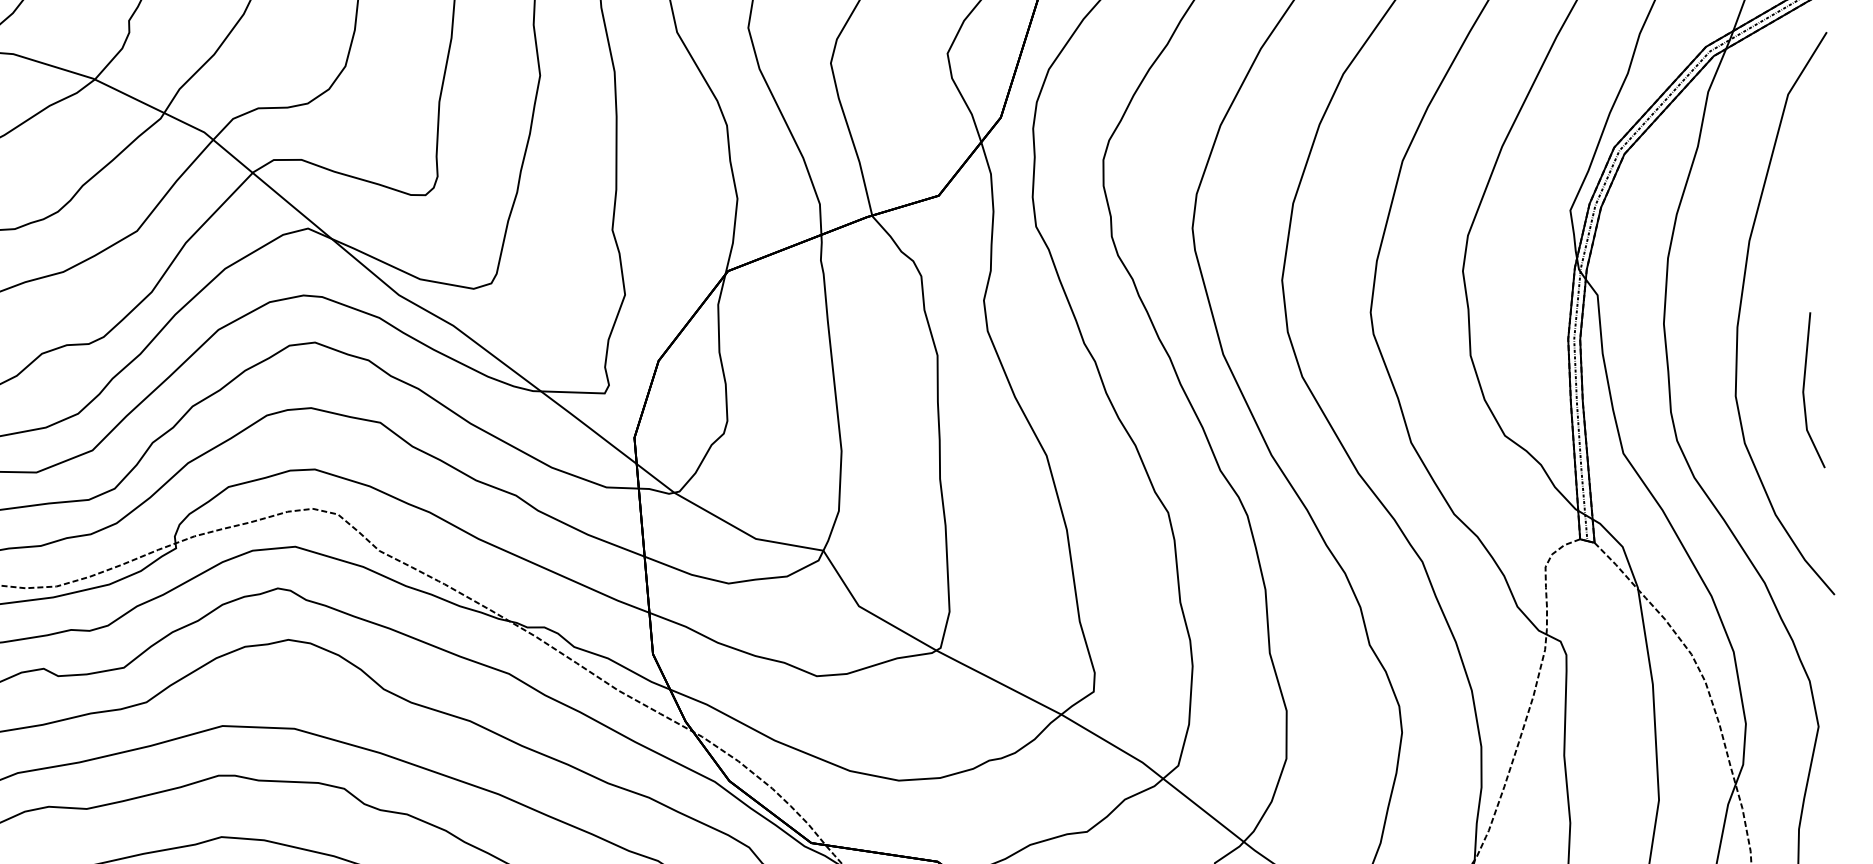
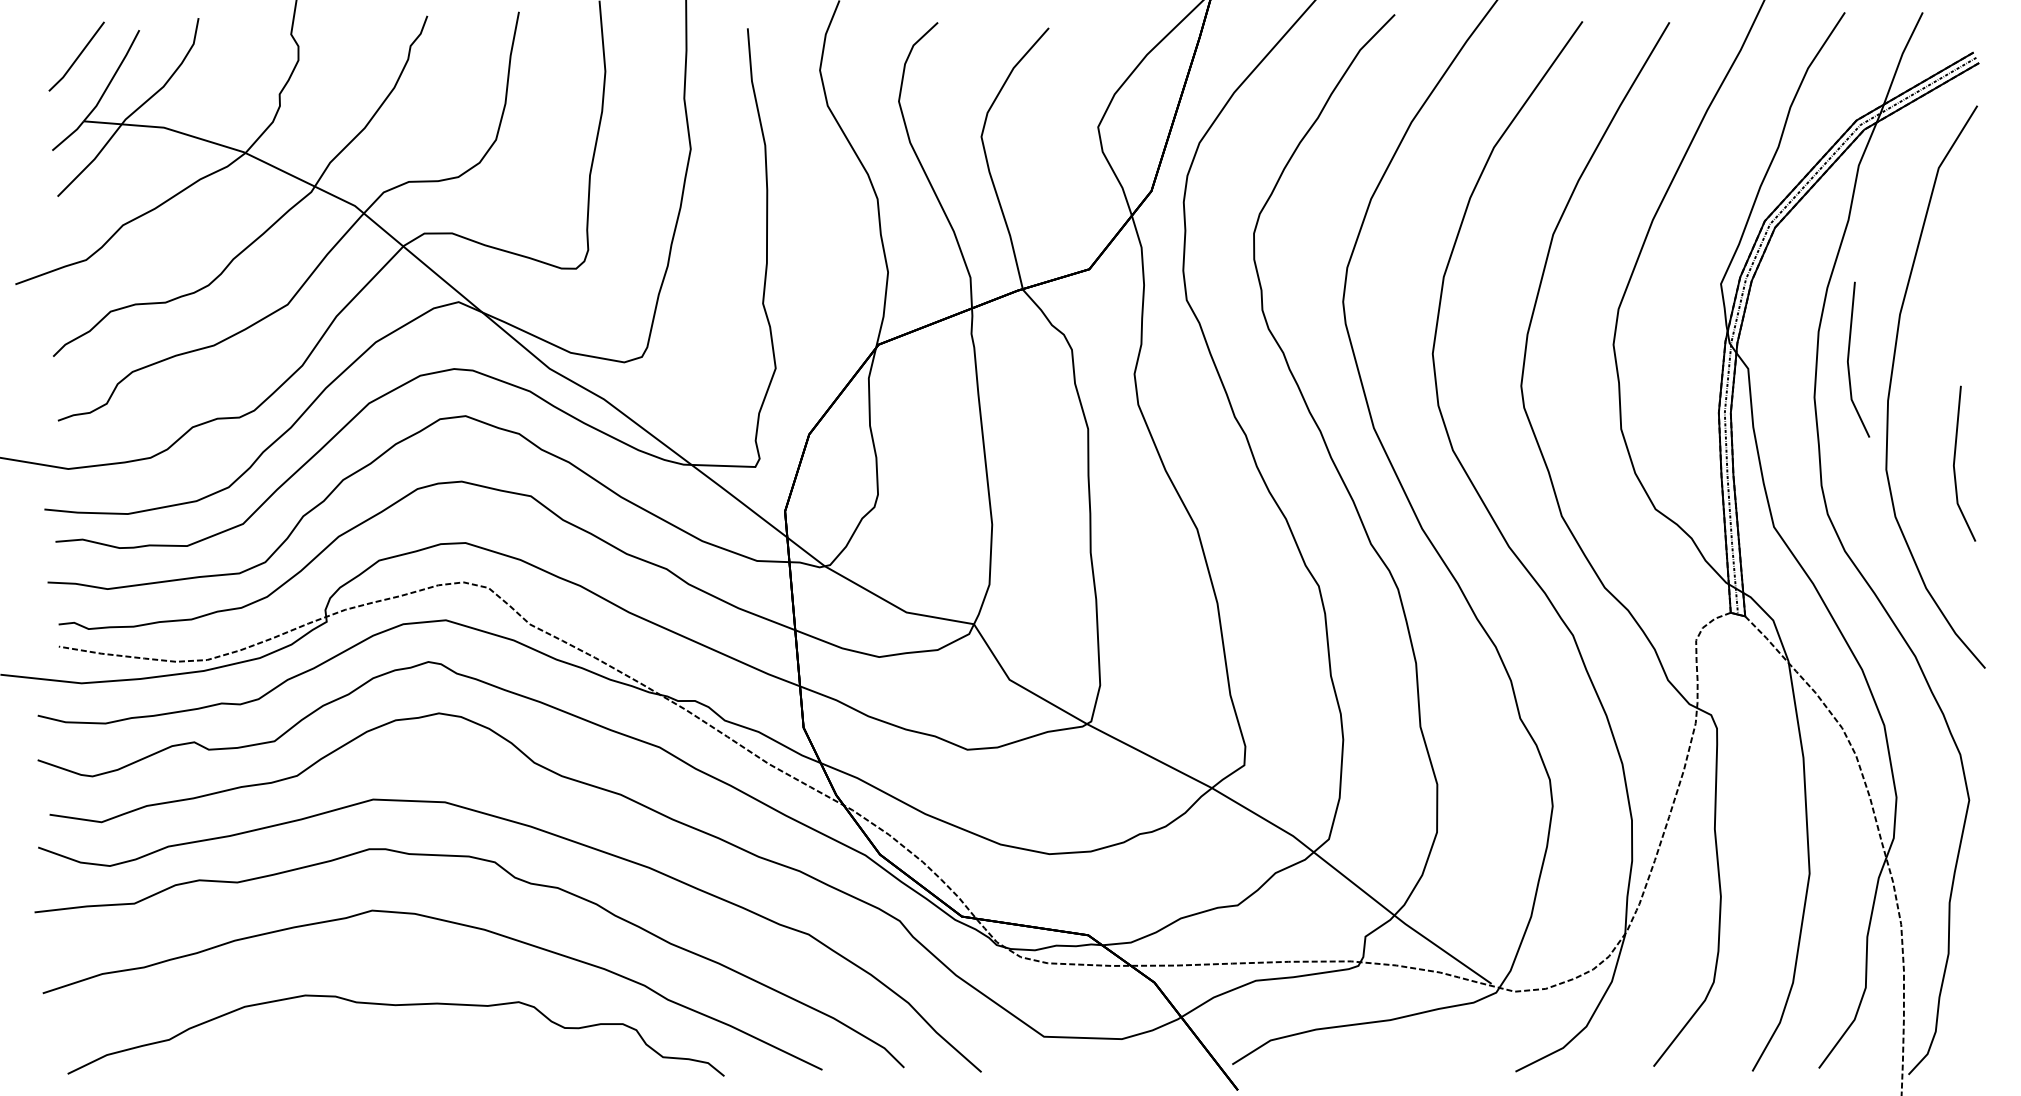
part: (1698, 283) -> (1849, 357), added

